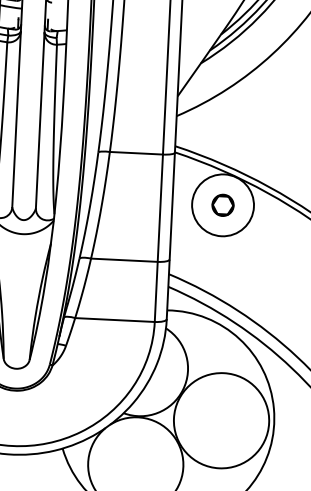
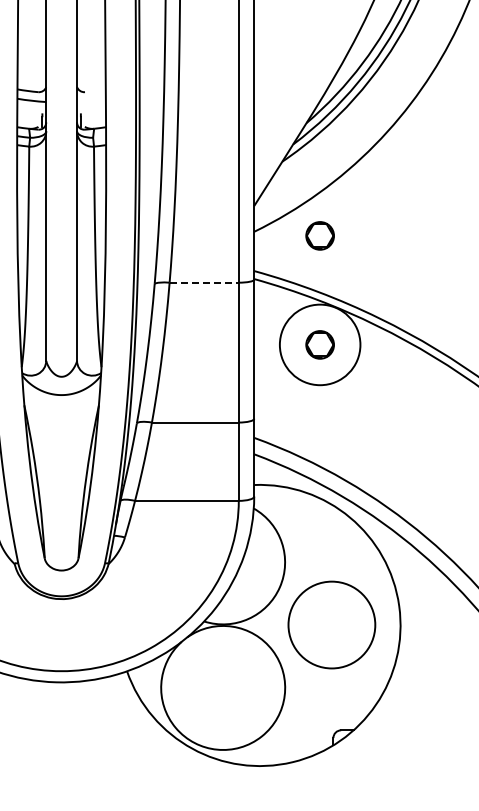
part: (226, 121) -> (319, 235), added
line: (136, 153) -> (204, 282), solid -> dashed
circle: (221, 421) -> (331, 625), size x0.7

